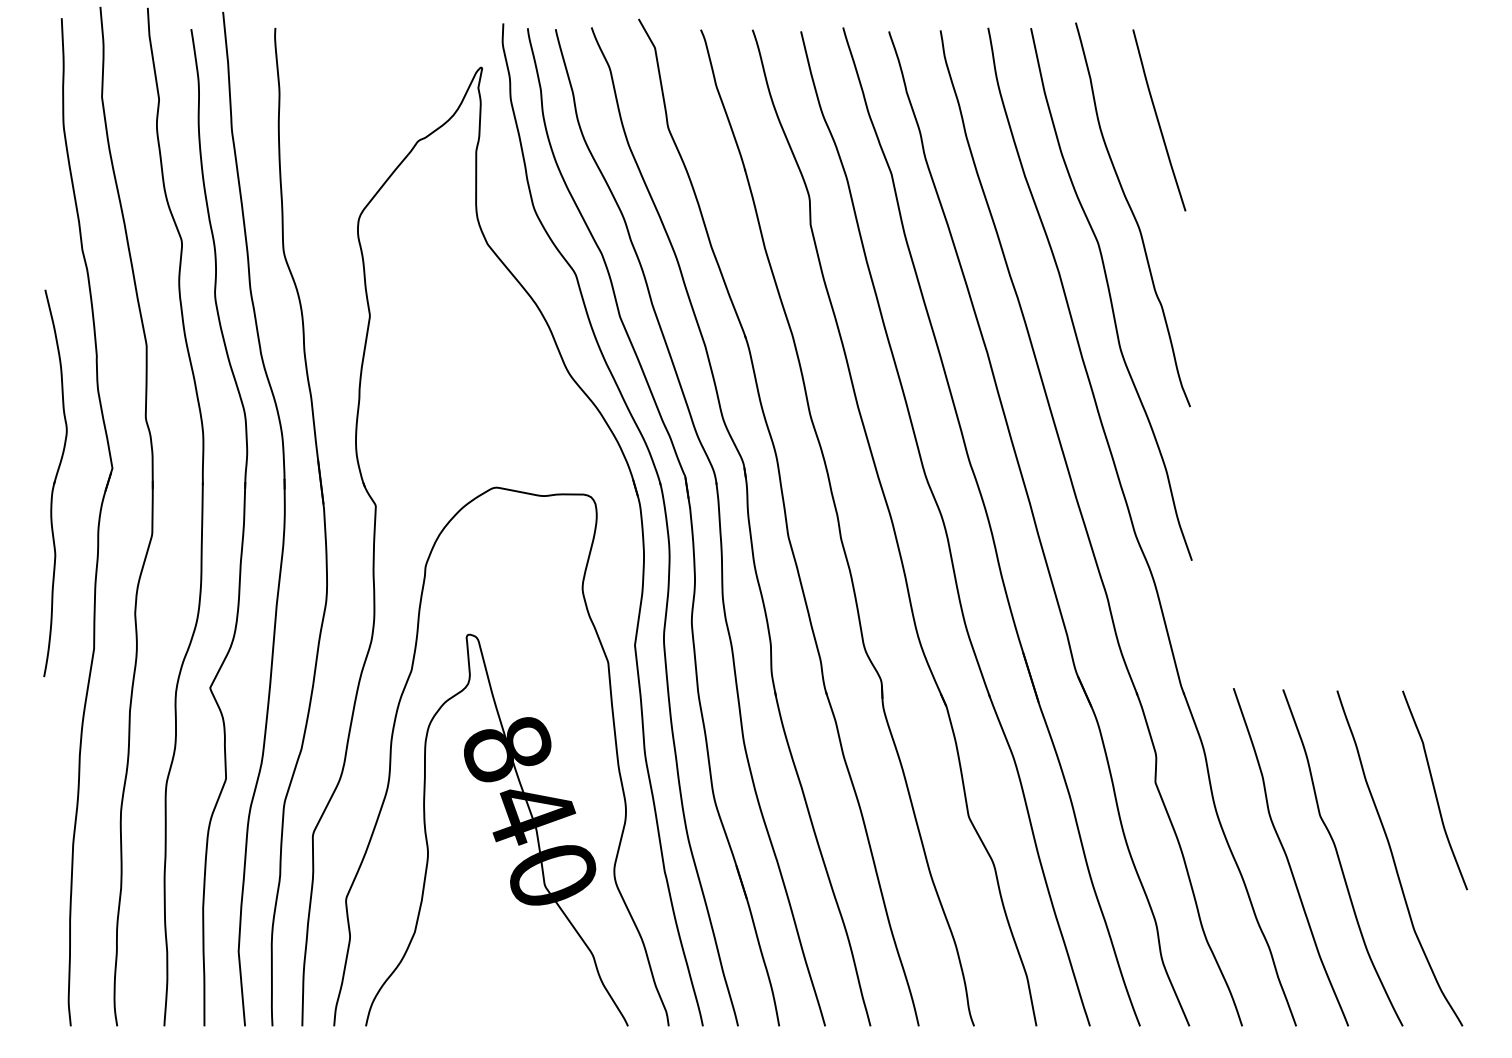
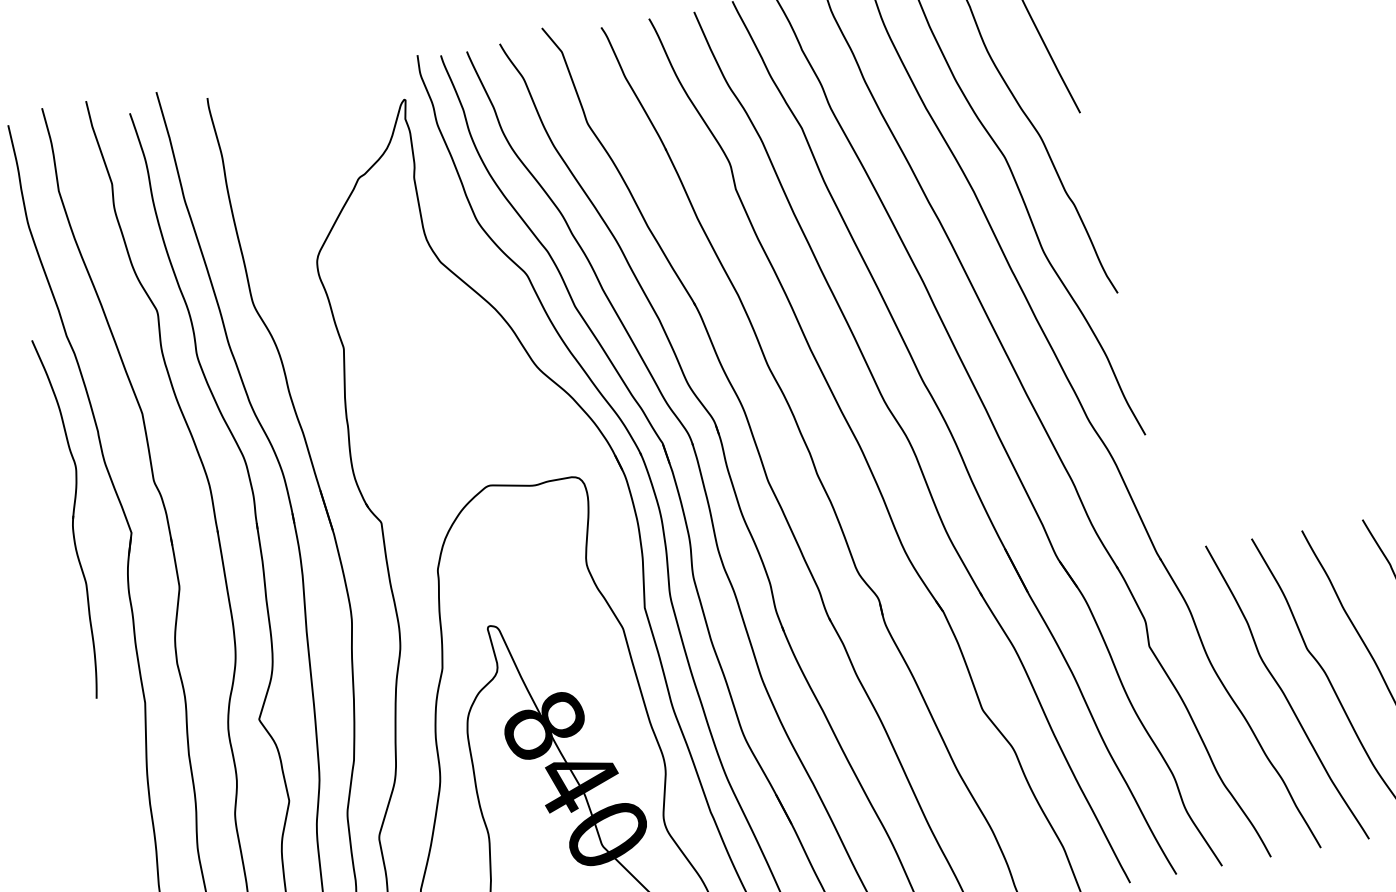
part: (55, 483) -> (74, 517), moved

